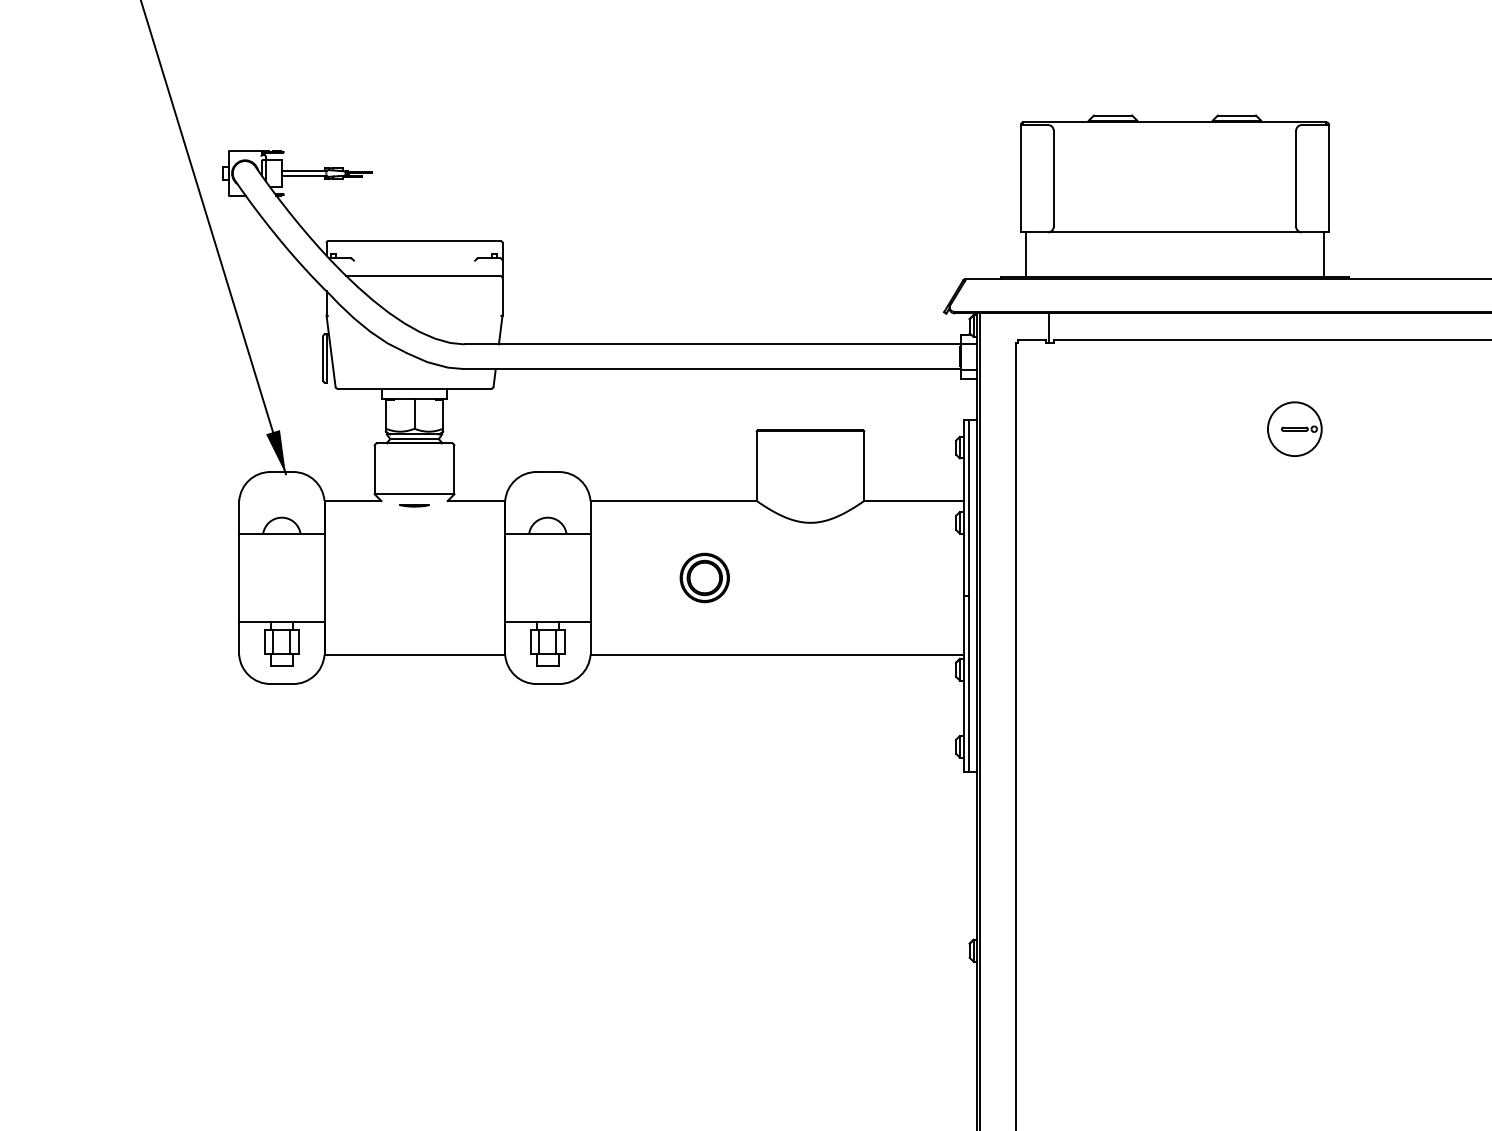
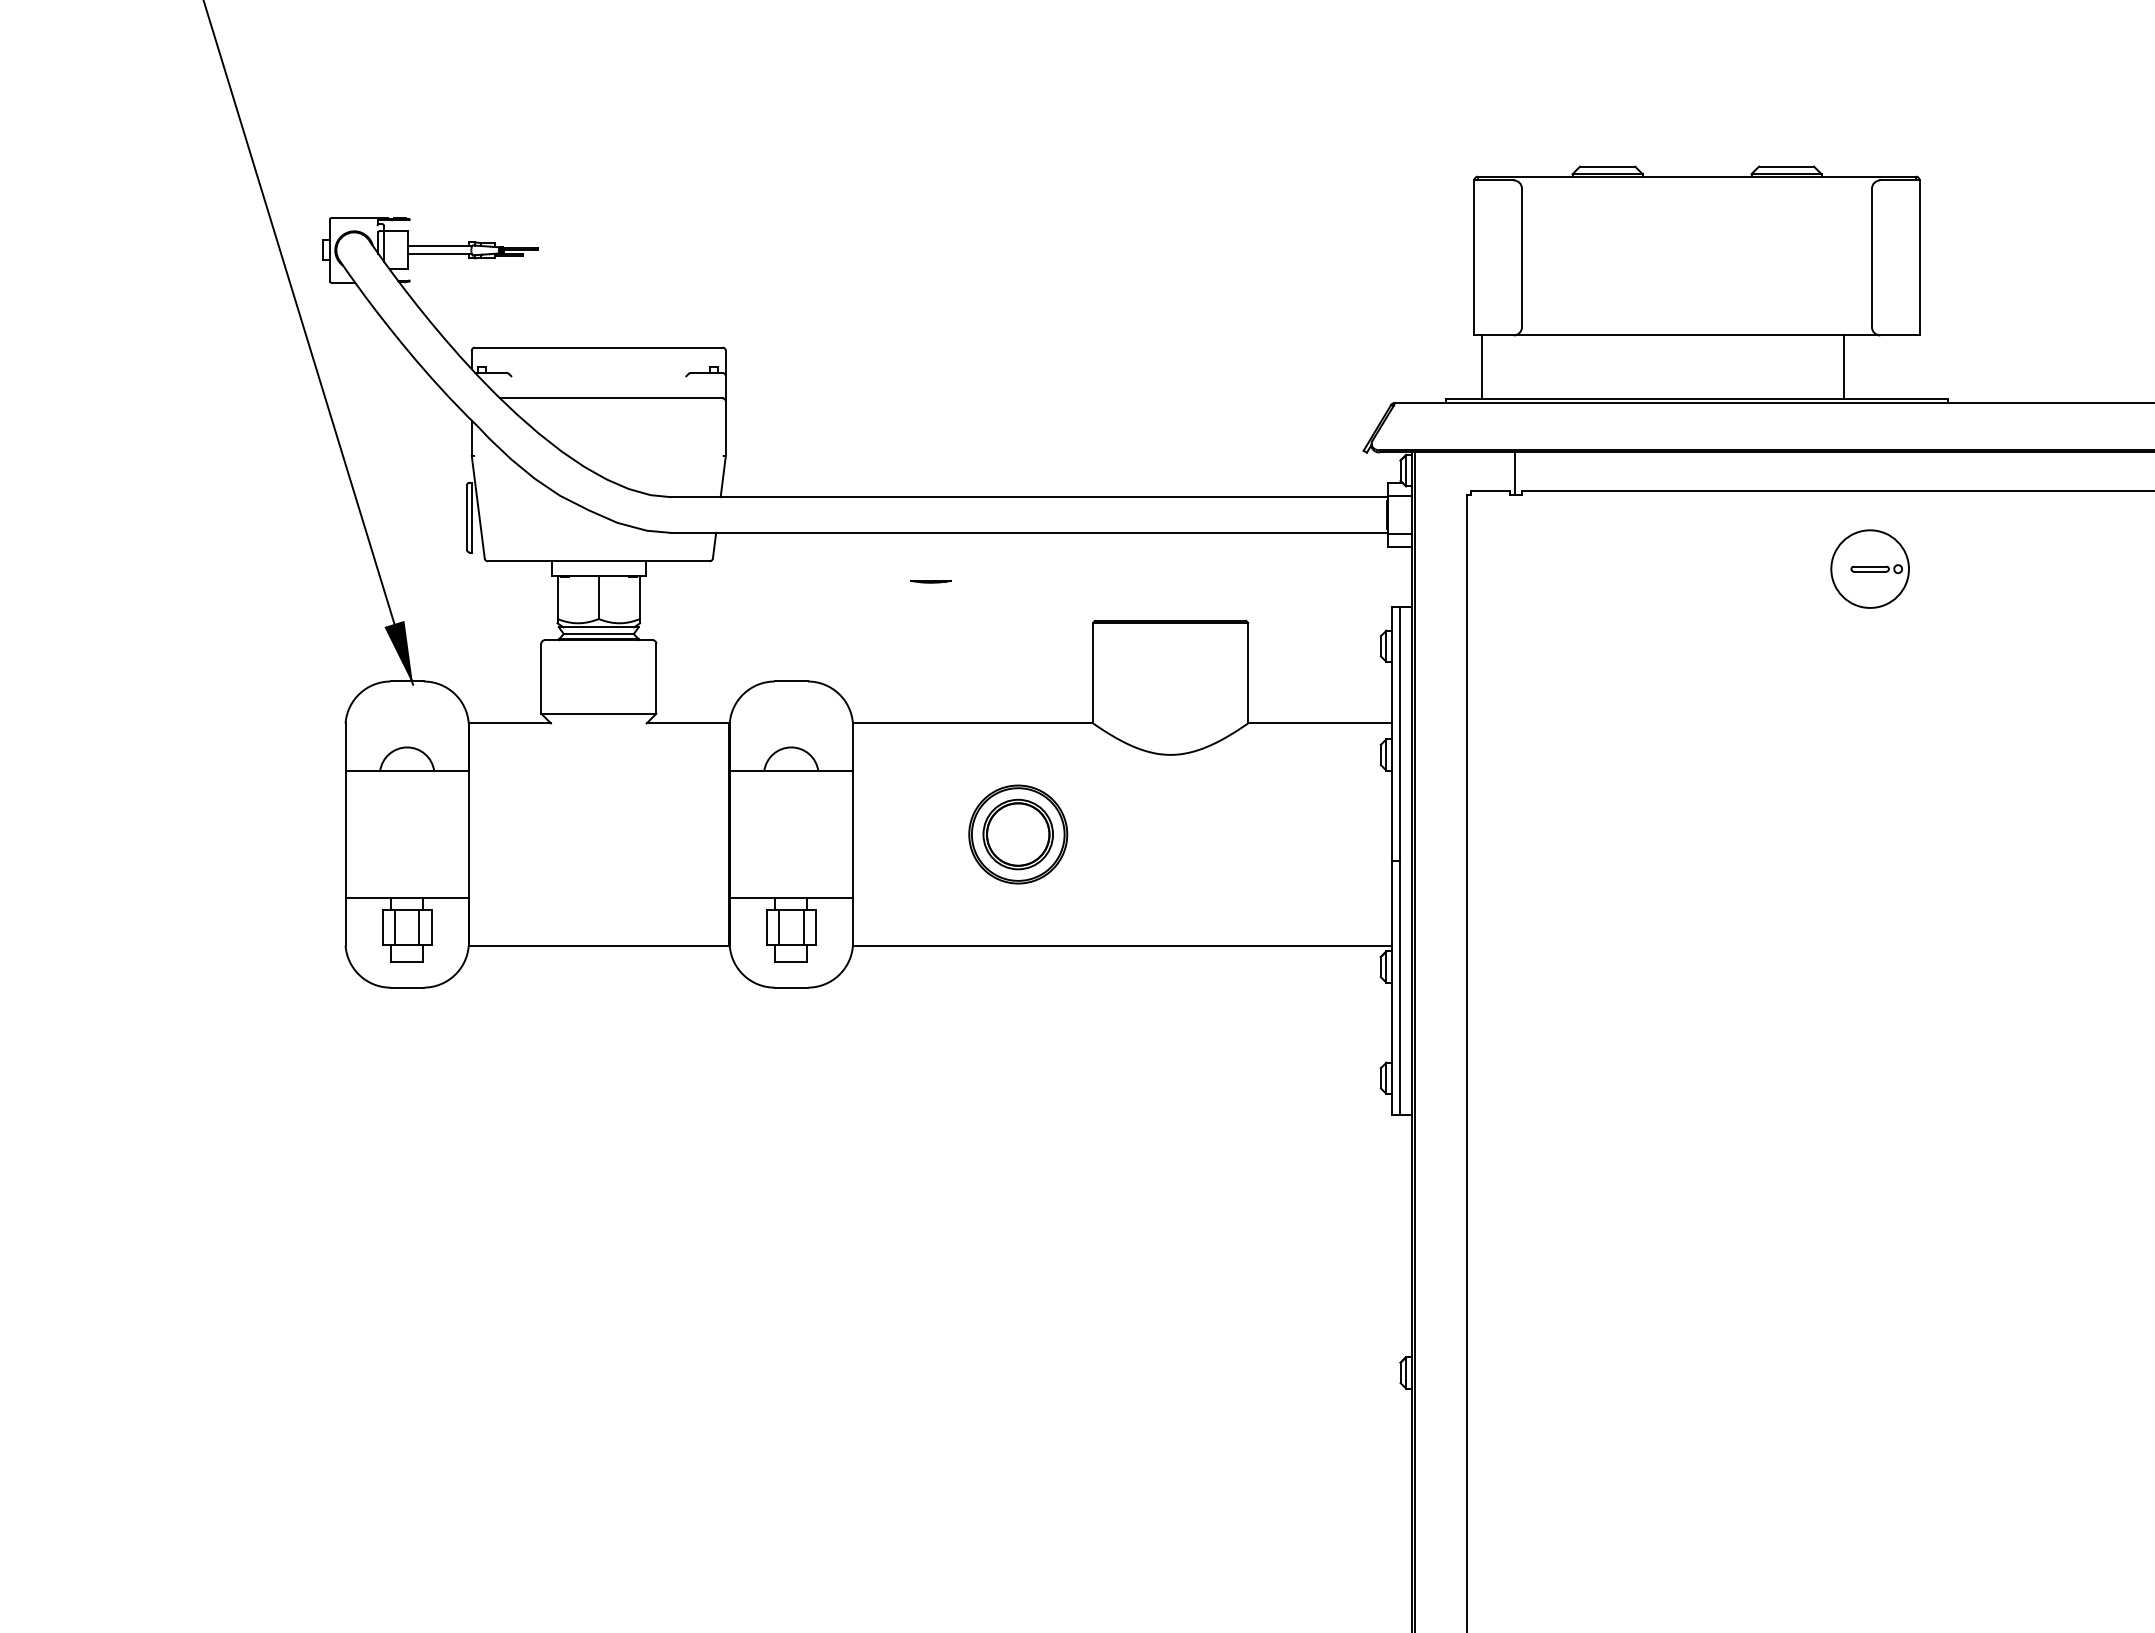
line: (1323, 254) -> (1843, 367), moved
part: (1294, 428) -> (1869, 568), moved
line: (414, 505) -> (930, 581), moved
part: (704, 577) -> (1017, 833), size x1.4

